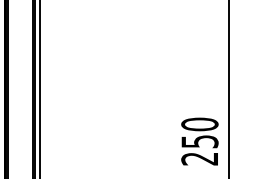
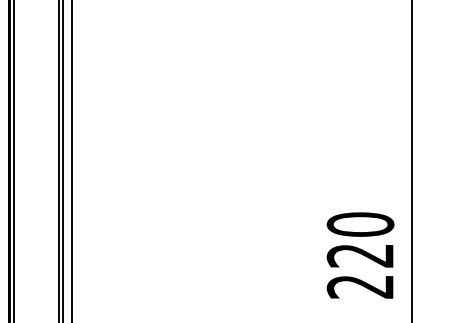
text: (199, 141) -> (359, 255), 250 -> 220

